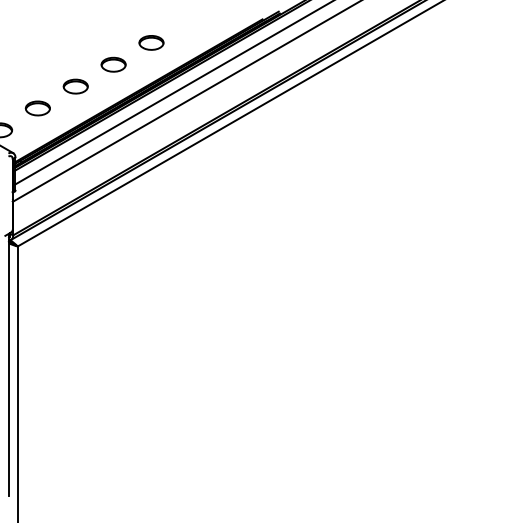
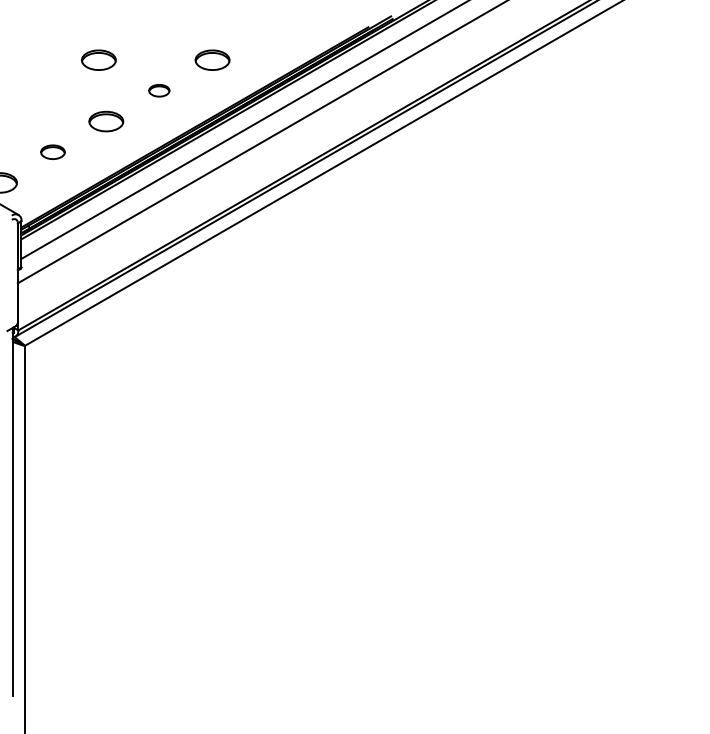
part: (70, 42) -> (98, 59), added
part: (113, 64) -> (159, 90), size x0.6
part: (37, 108) -> (52, 152), size x0.7

